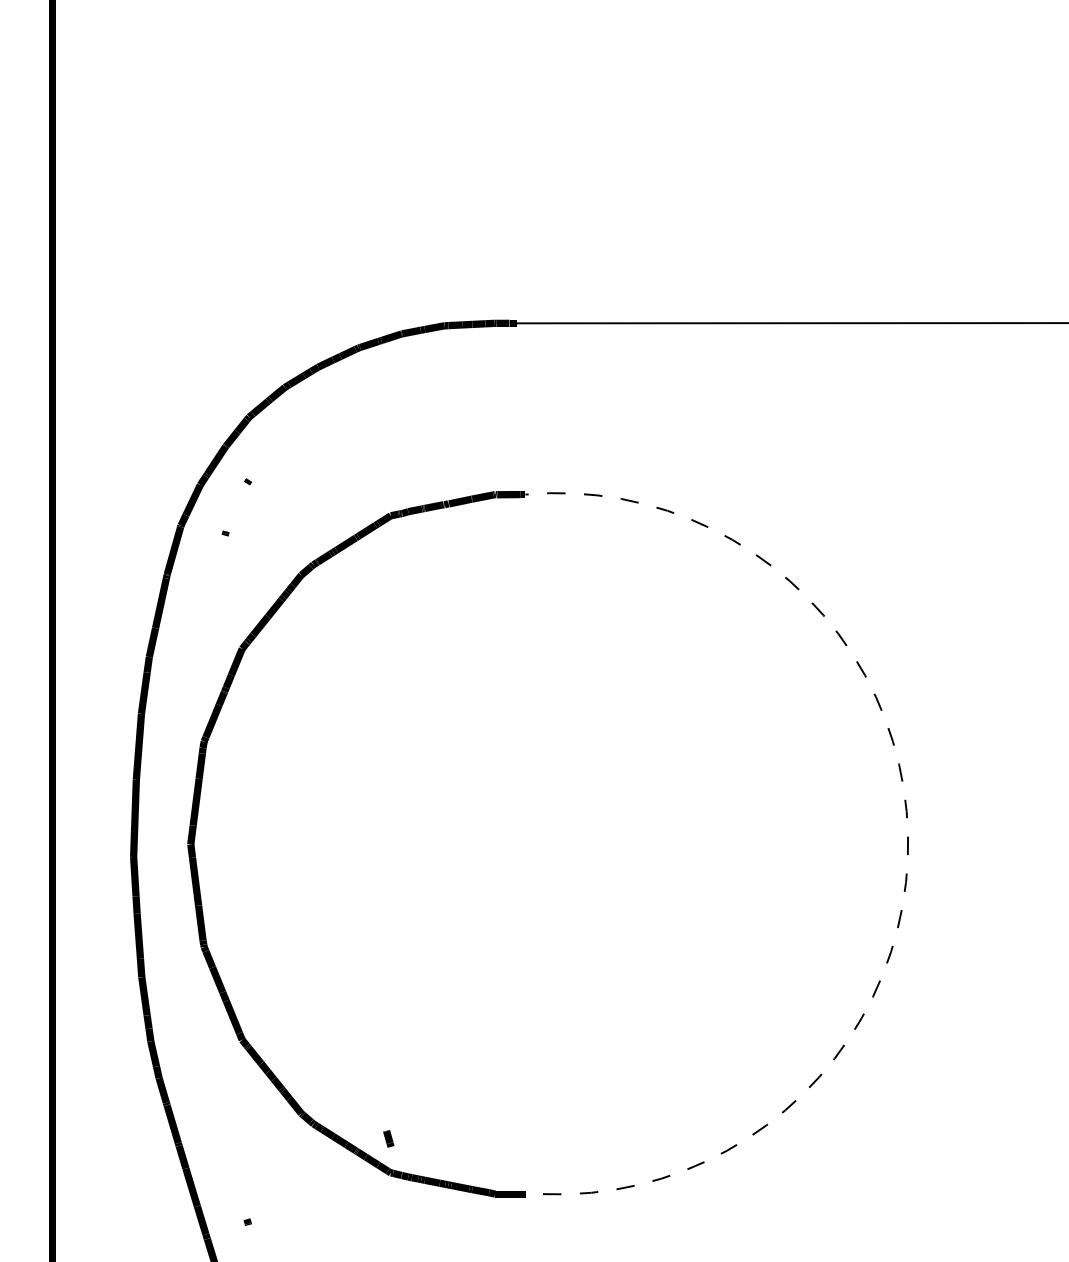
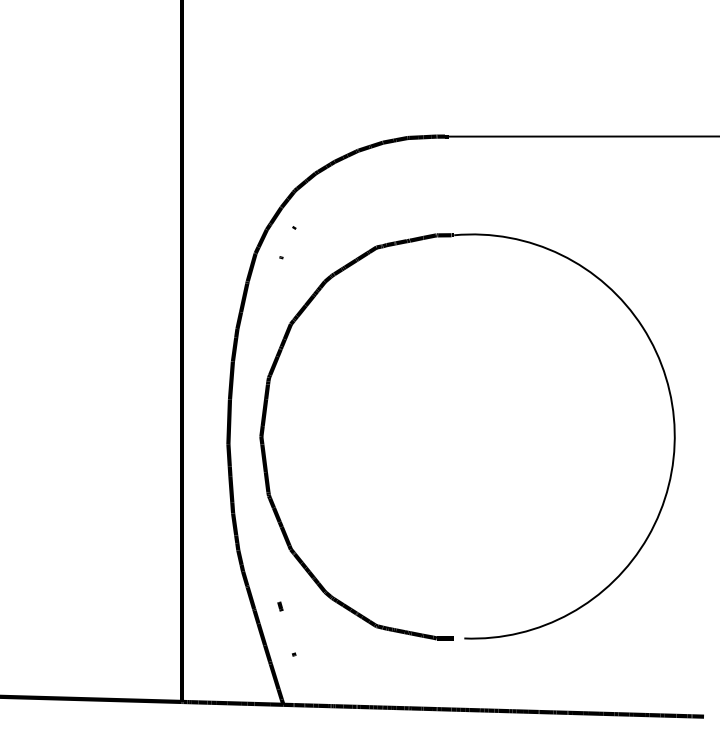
arc: (907, 835) -> (674, 431), dashed -> solid
part: (388, 1138) -> (280, 606), moved

